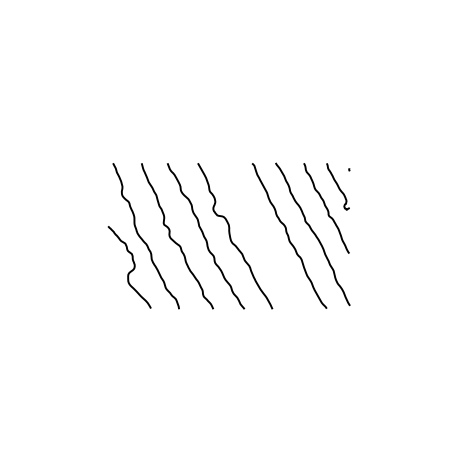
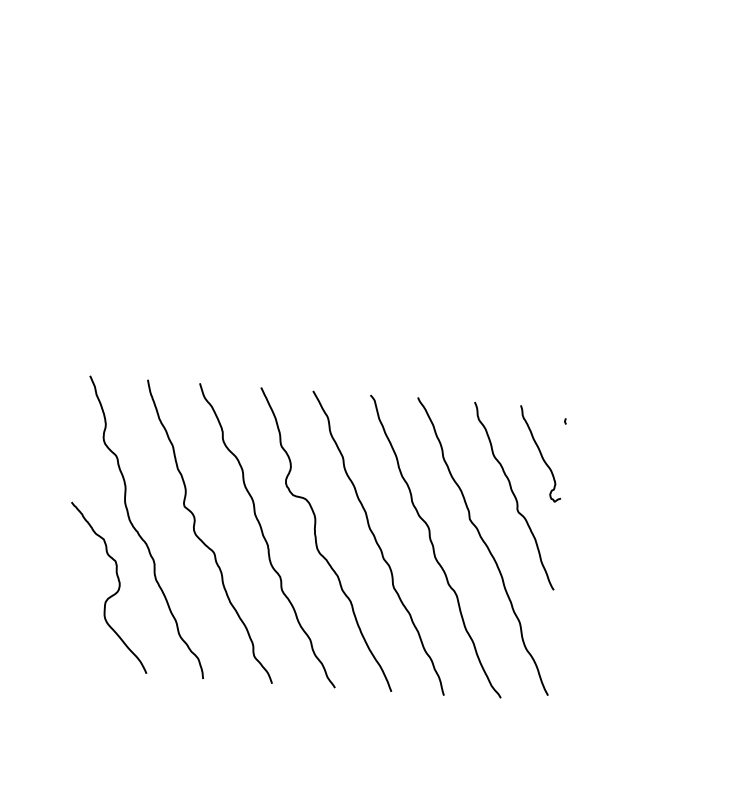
curve: (261, 236) -> (379, 543), added

